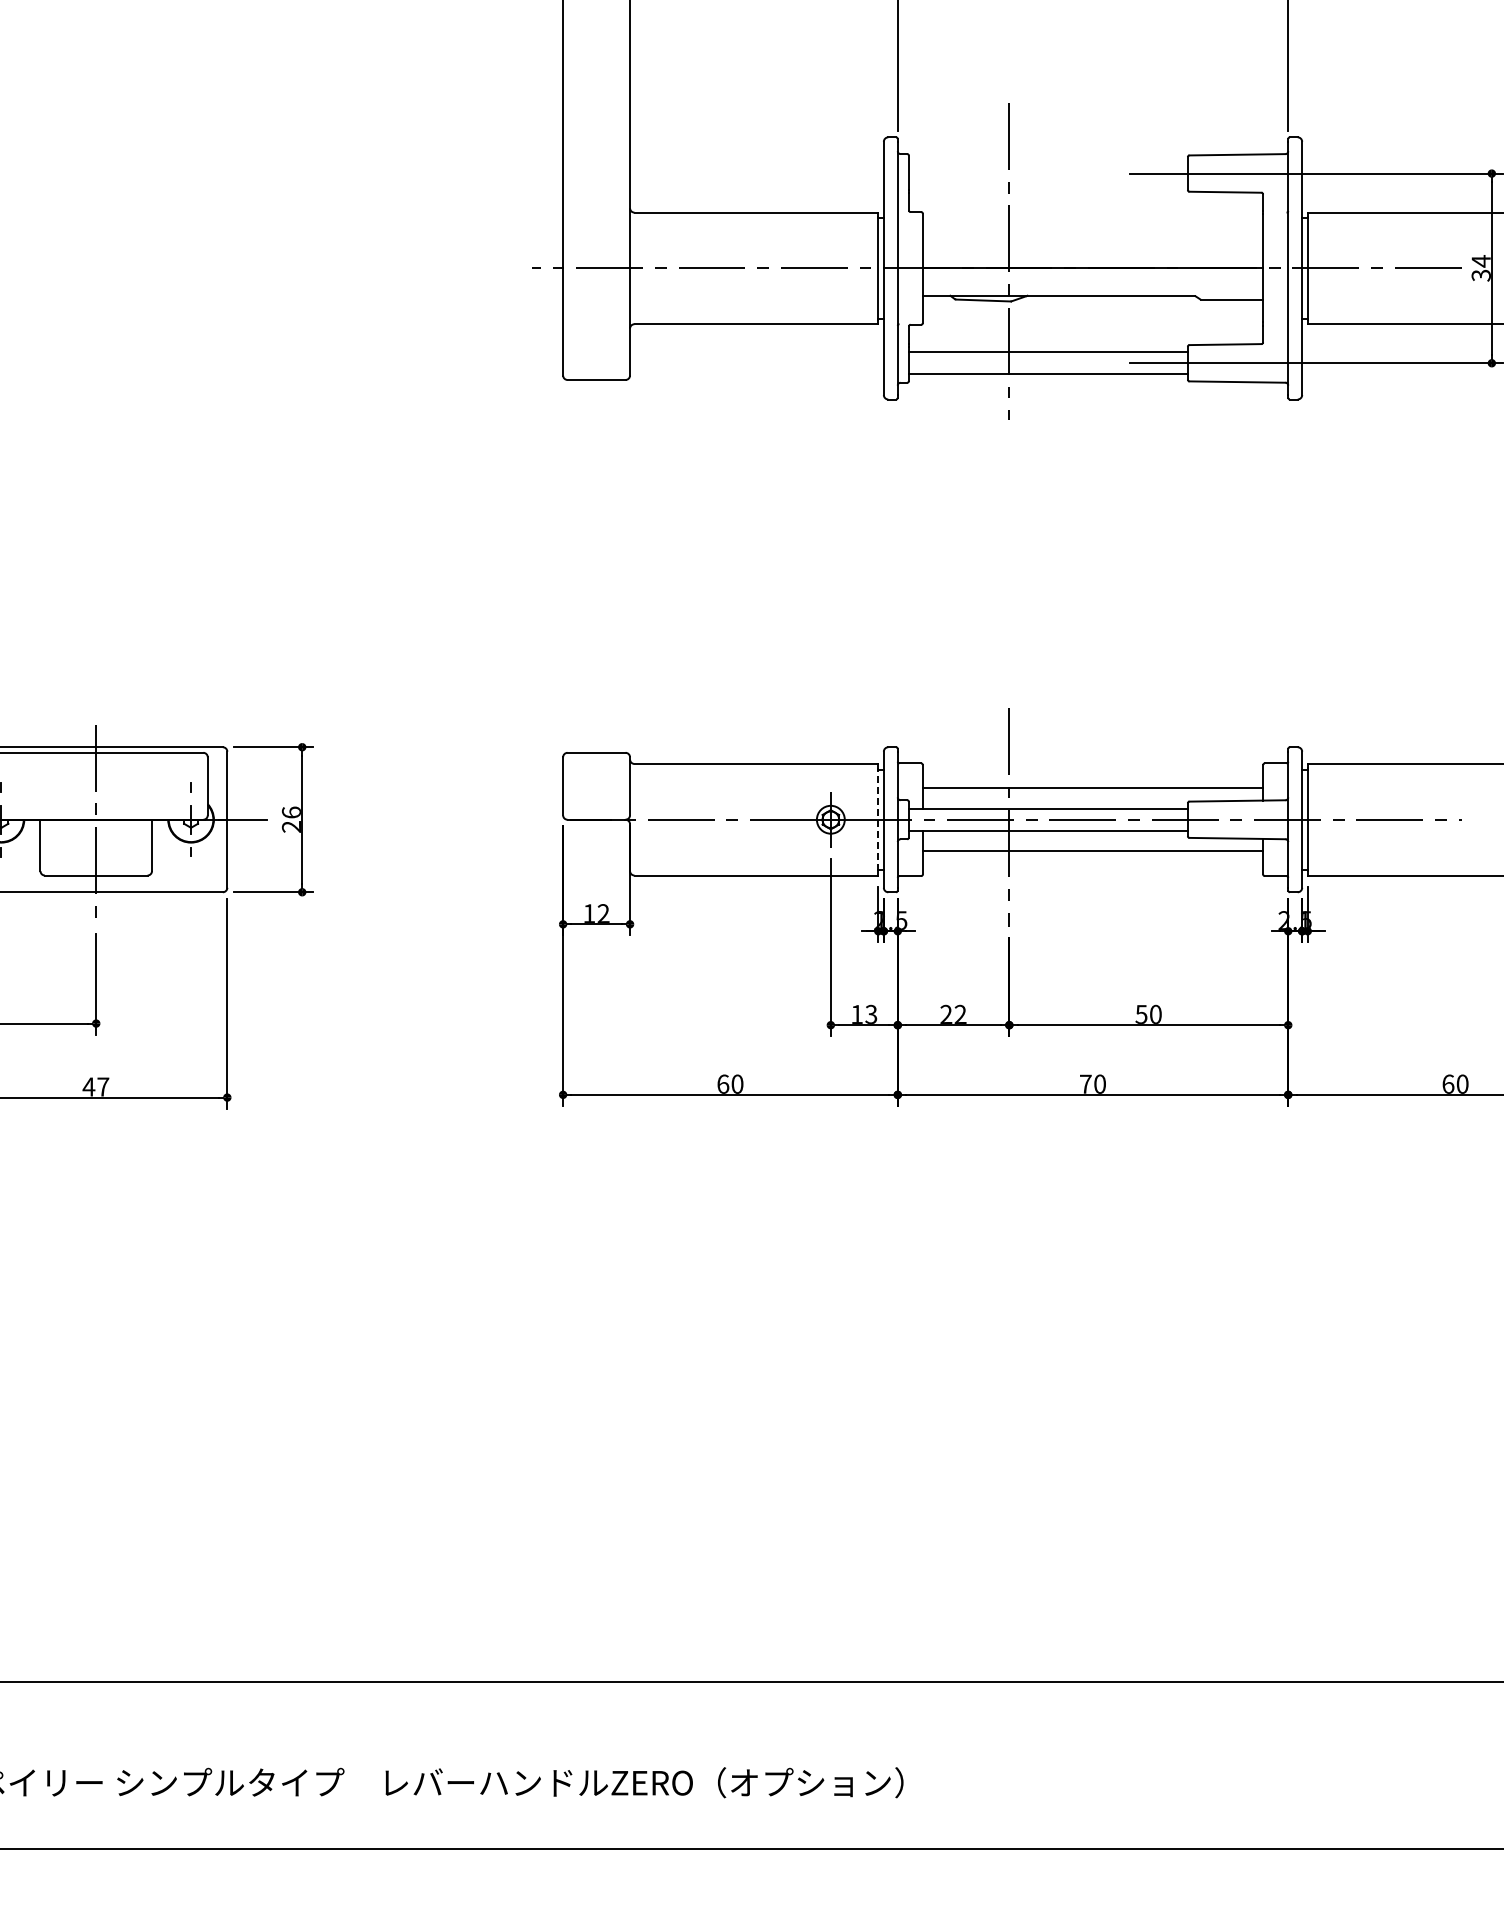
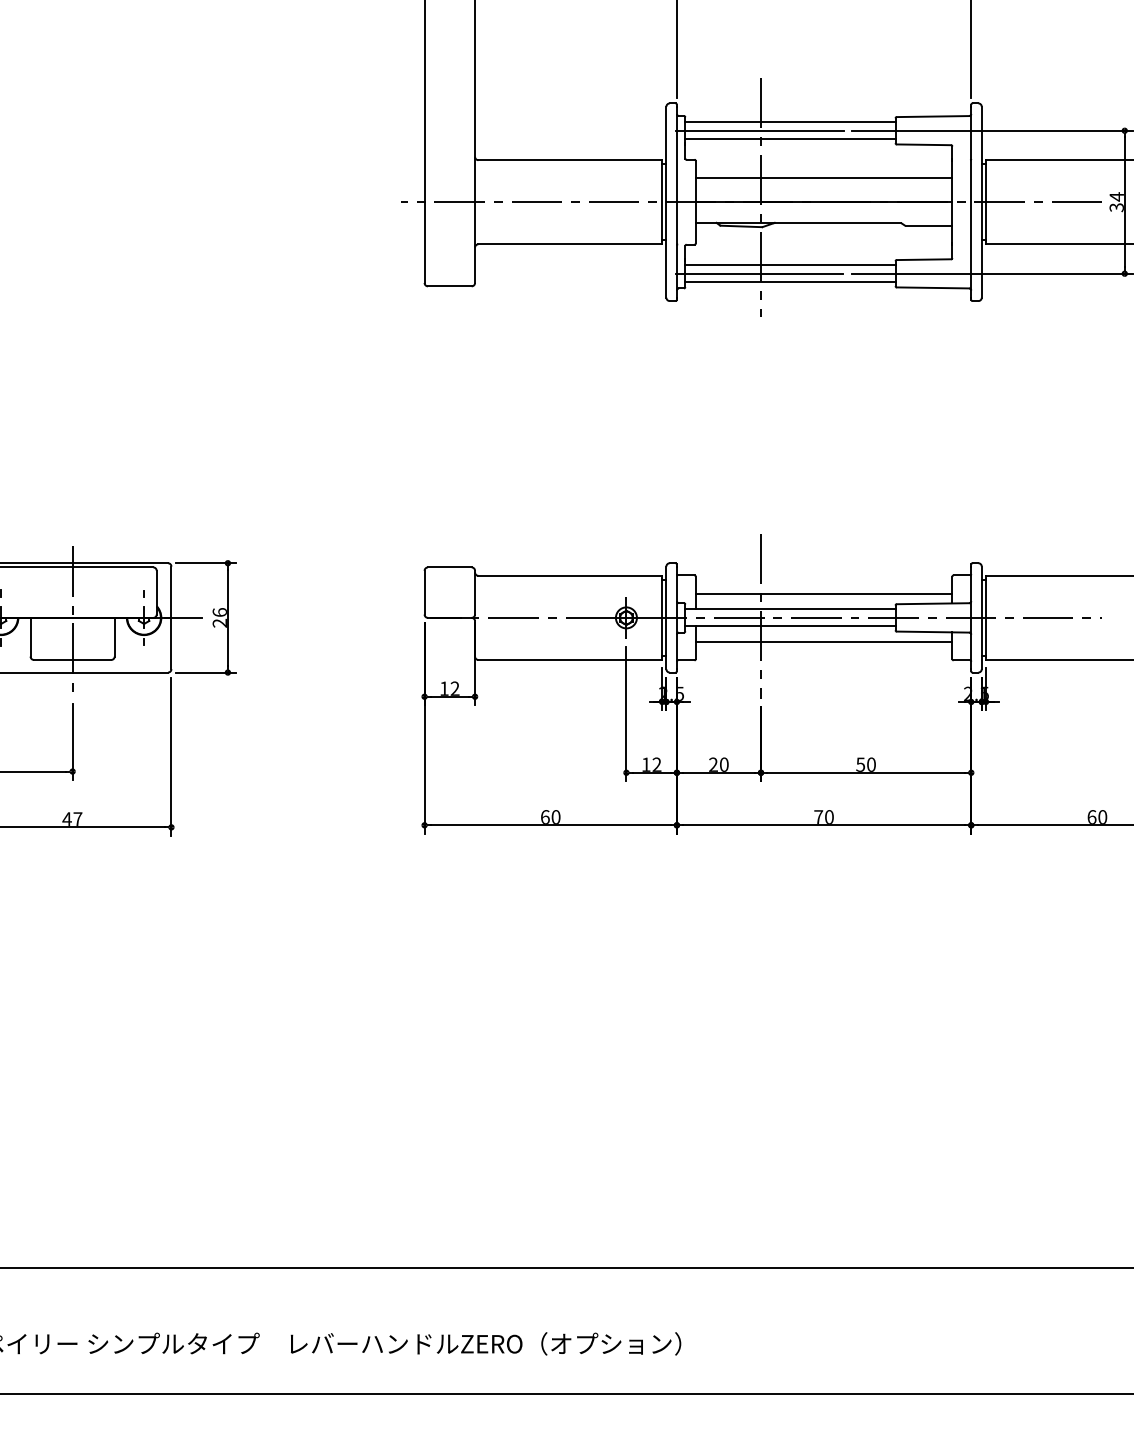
line: (1047, 162) -> (789, 122), added
line: (1007, 173) -> (759, 130), added
line: (1047, 184) -> (789, 138), added
line: (1092, 236) -> (823, 178), added
line: (1007, 363) -> (759, 273), added
line: (878, 819) -> (662, 617), dashed -> solid
text: (871, 1014) -> (657, 764), 13 -> 12
text: (960, 1014) -> (724, 764), 22 -> 20

